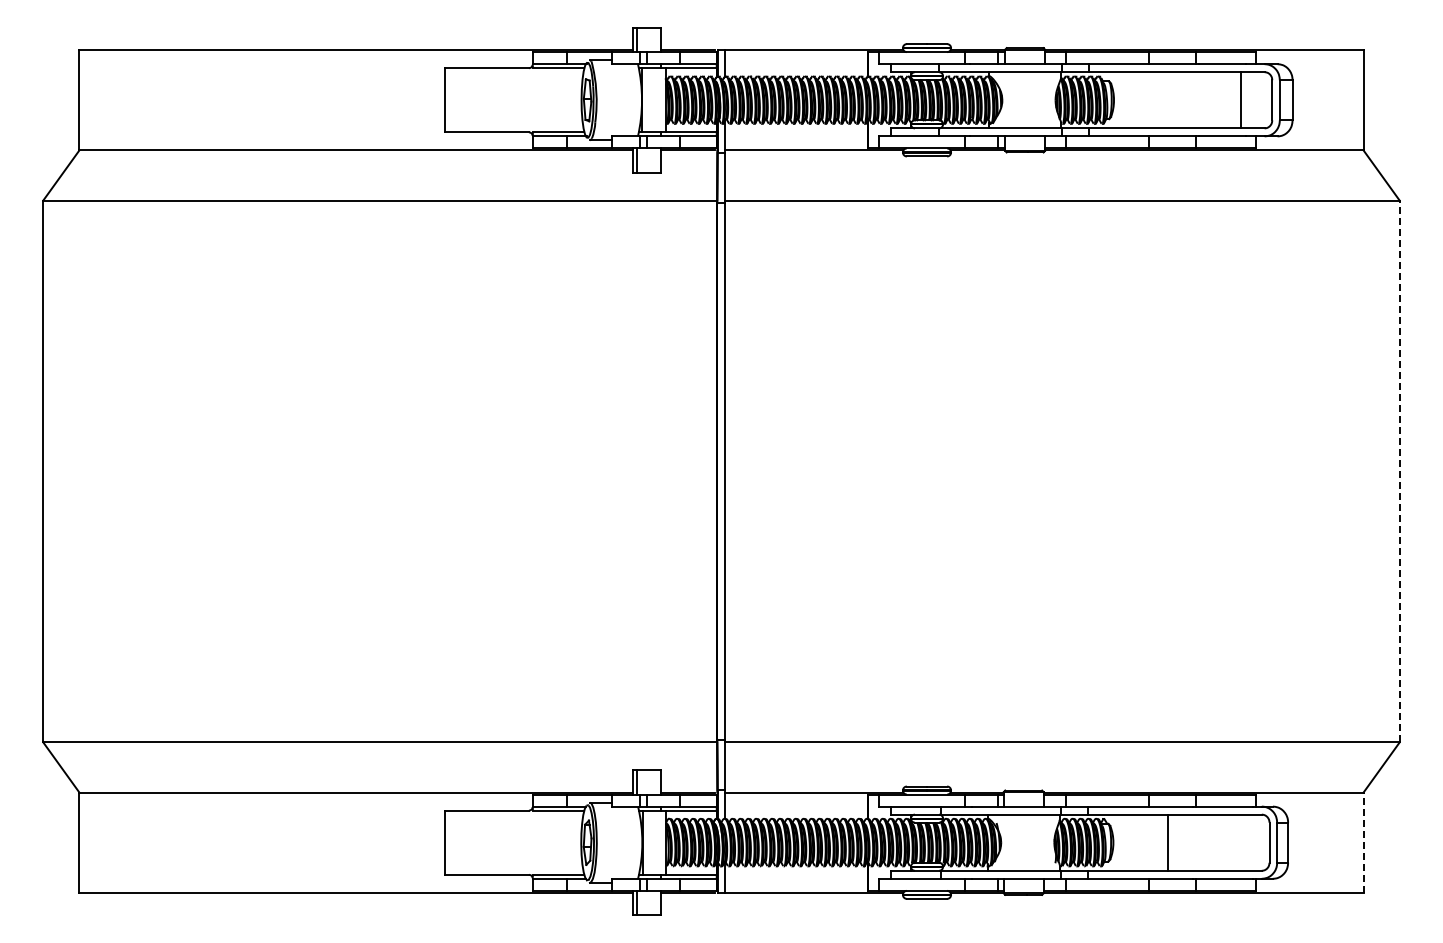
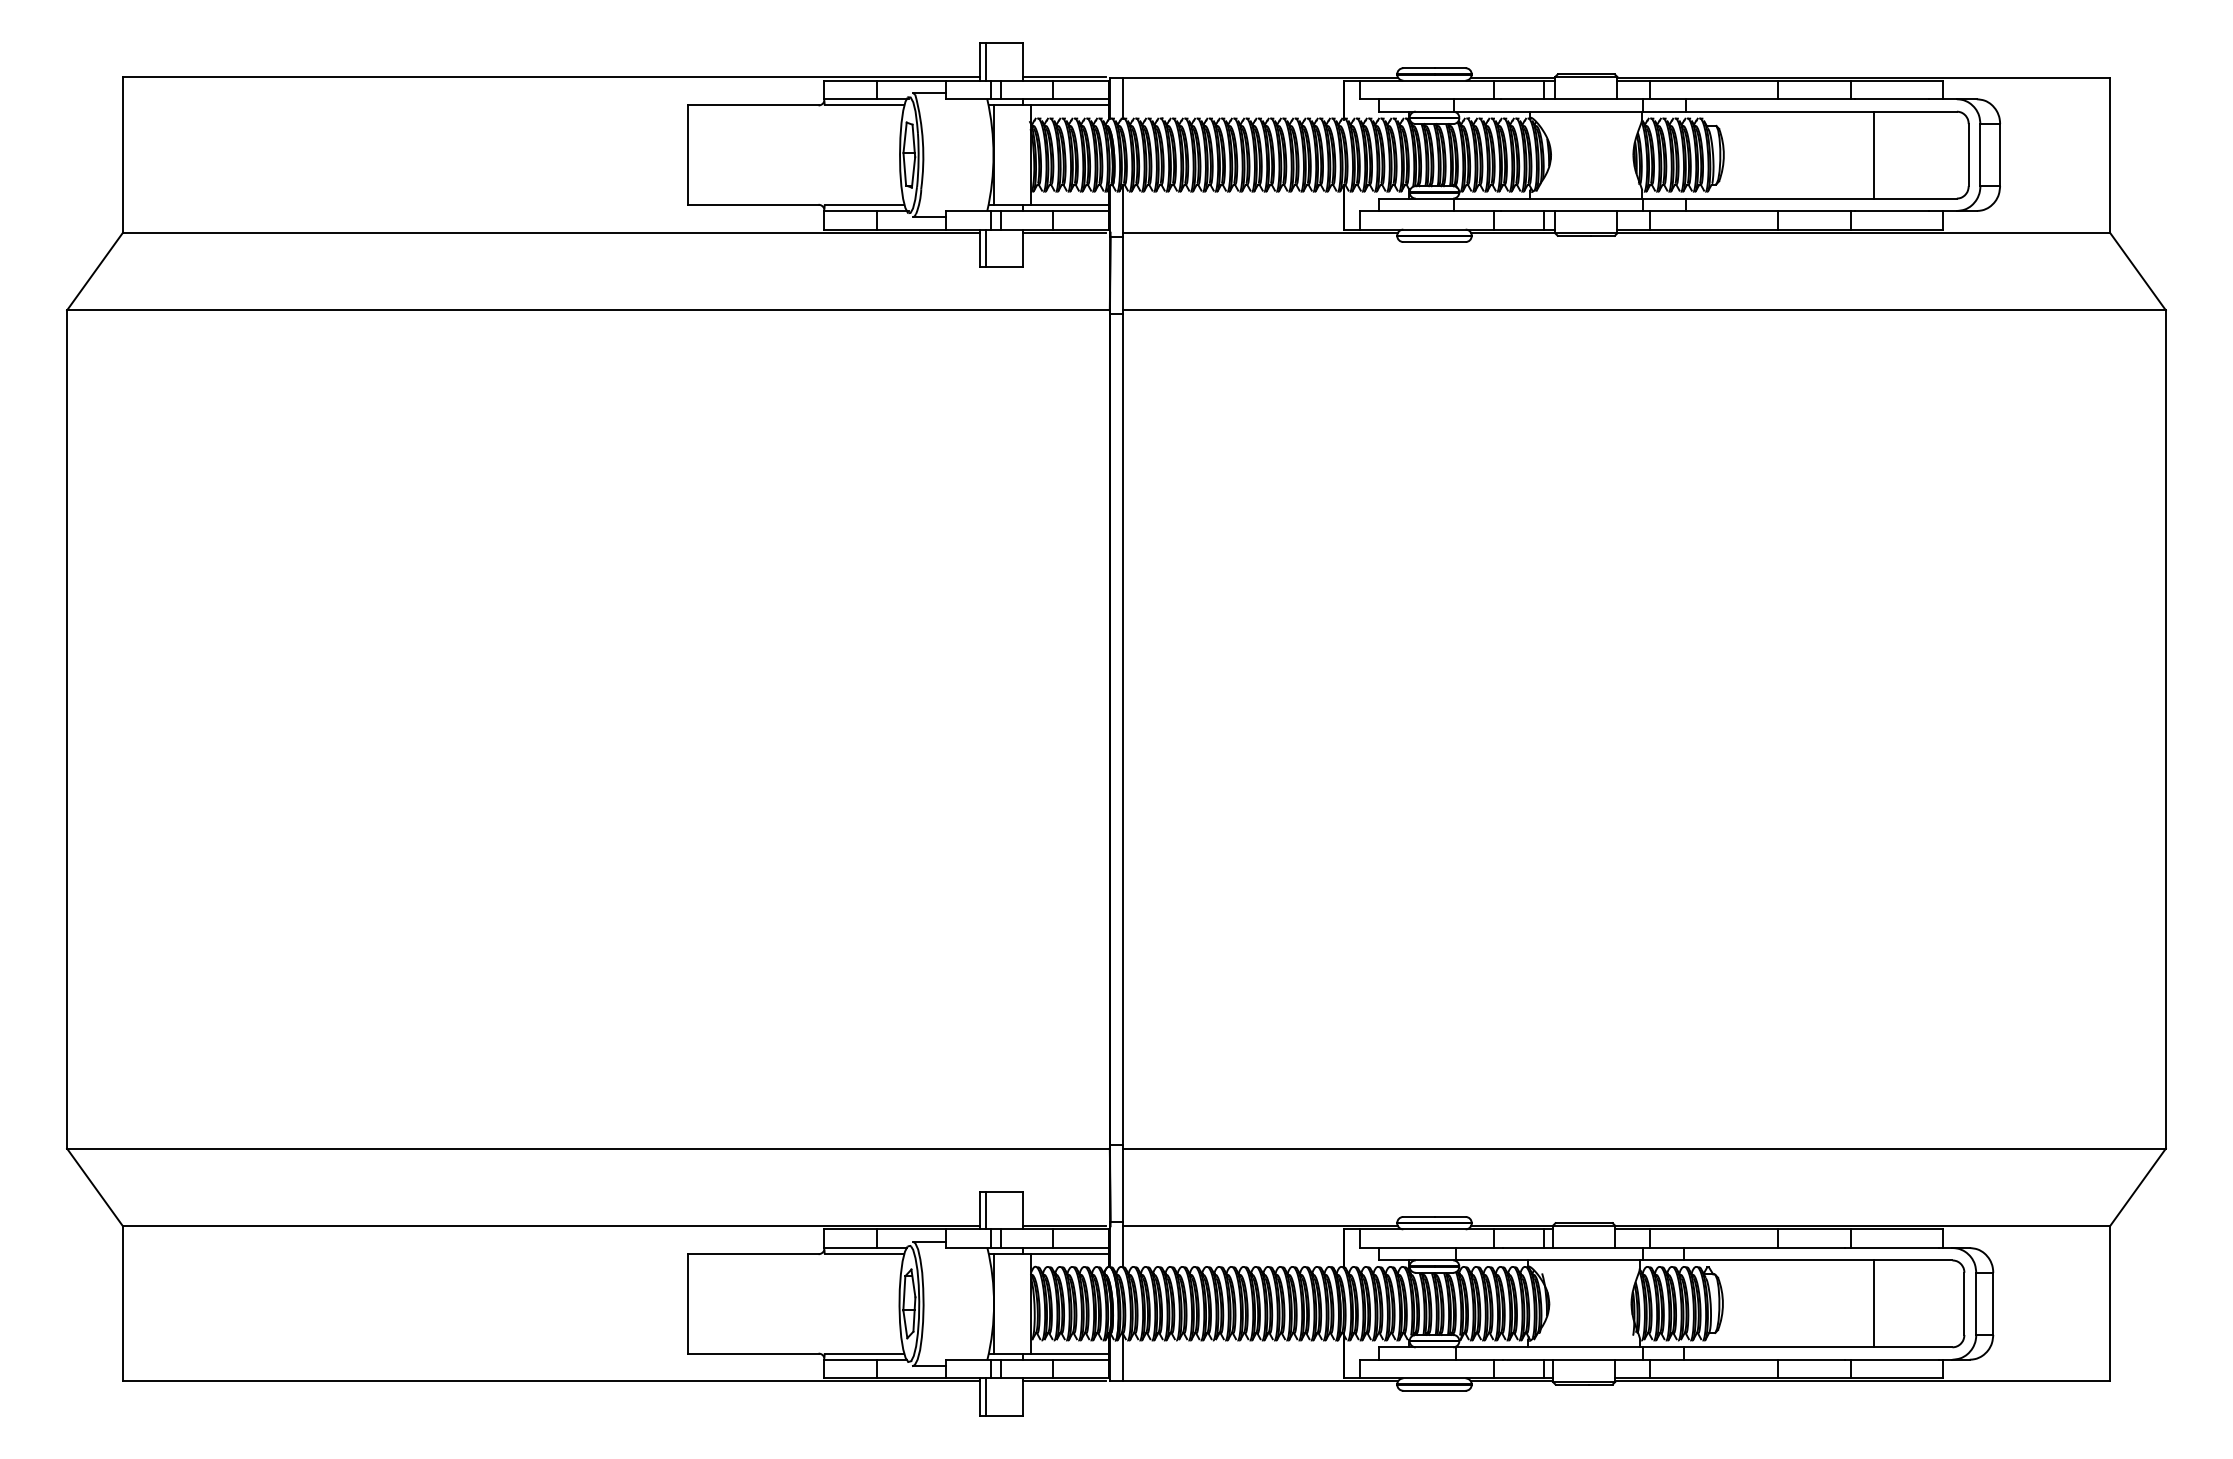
line: (1241, 100) -> (1874, 155), moved
line: (1399, 471) -> (2165, 729), dashed -> solid
line: (1168, 842) -> (1874, 1303), moved
line: (1363, 842) -> (2109, 1303), dashed -> solid

